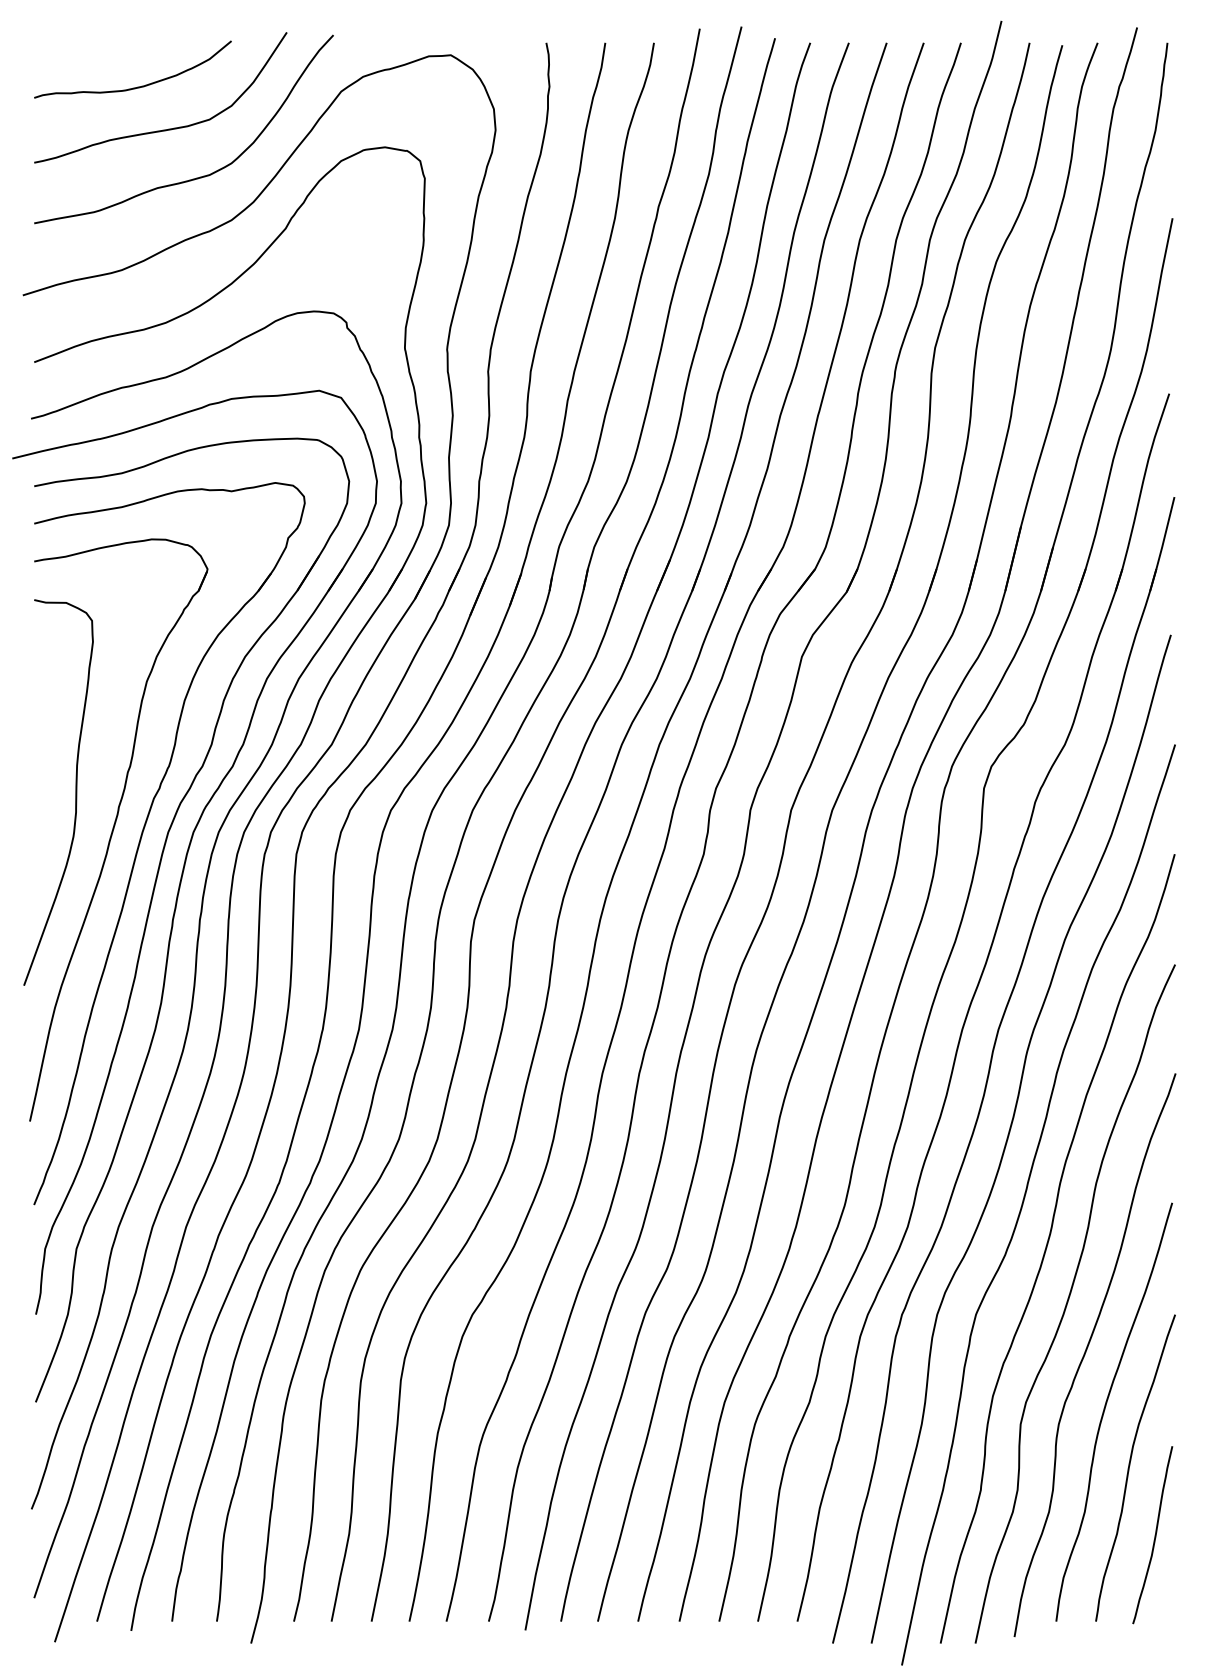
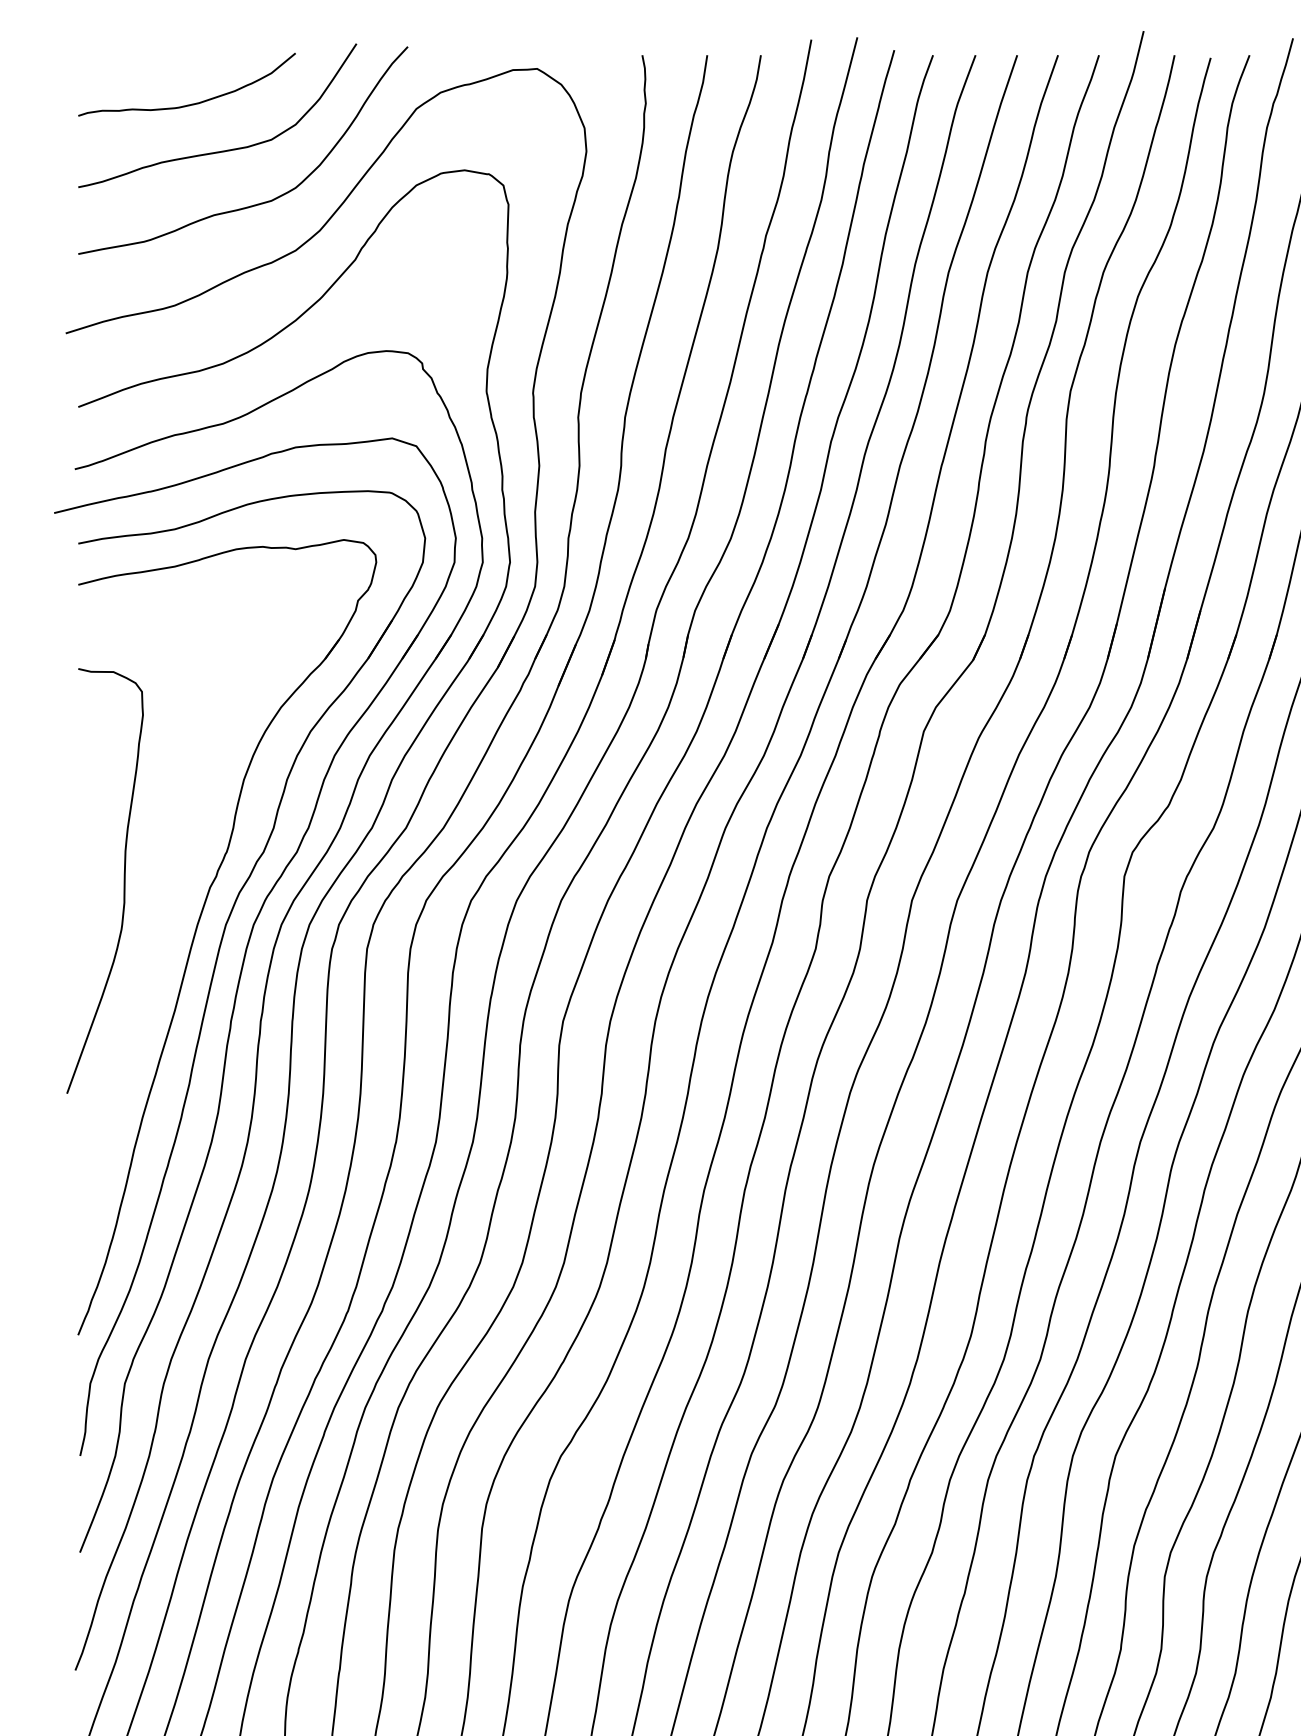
part: (118, 829) -> (171, 921), removed

